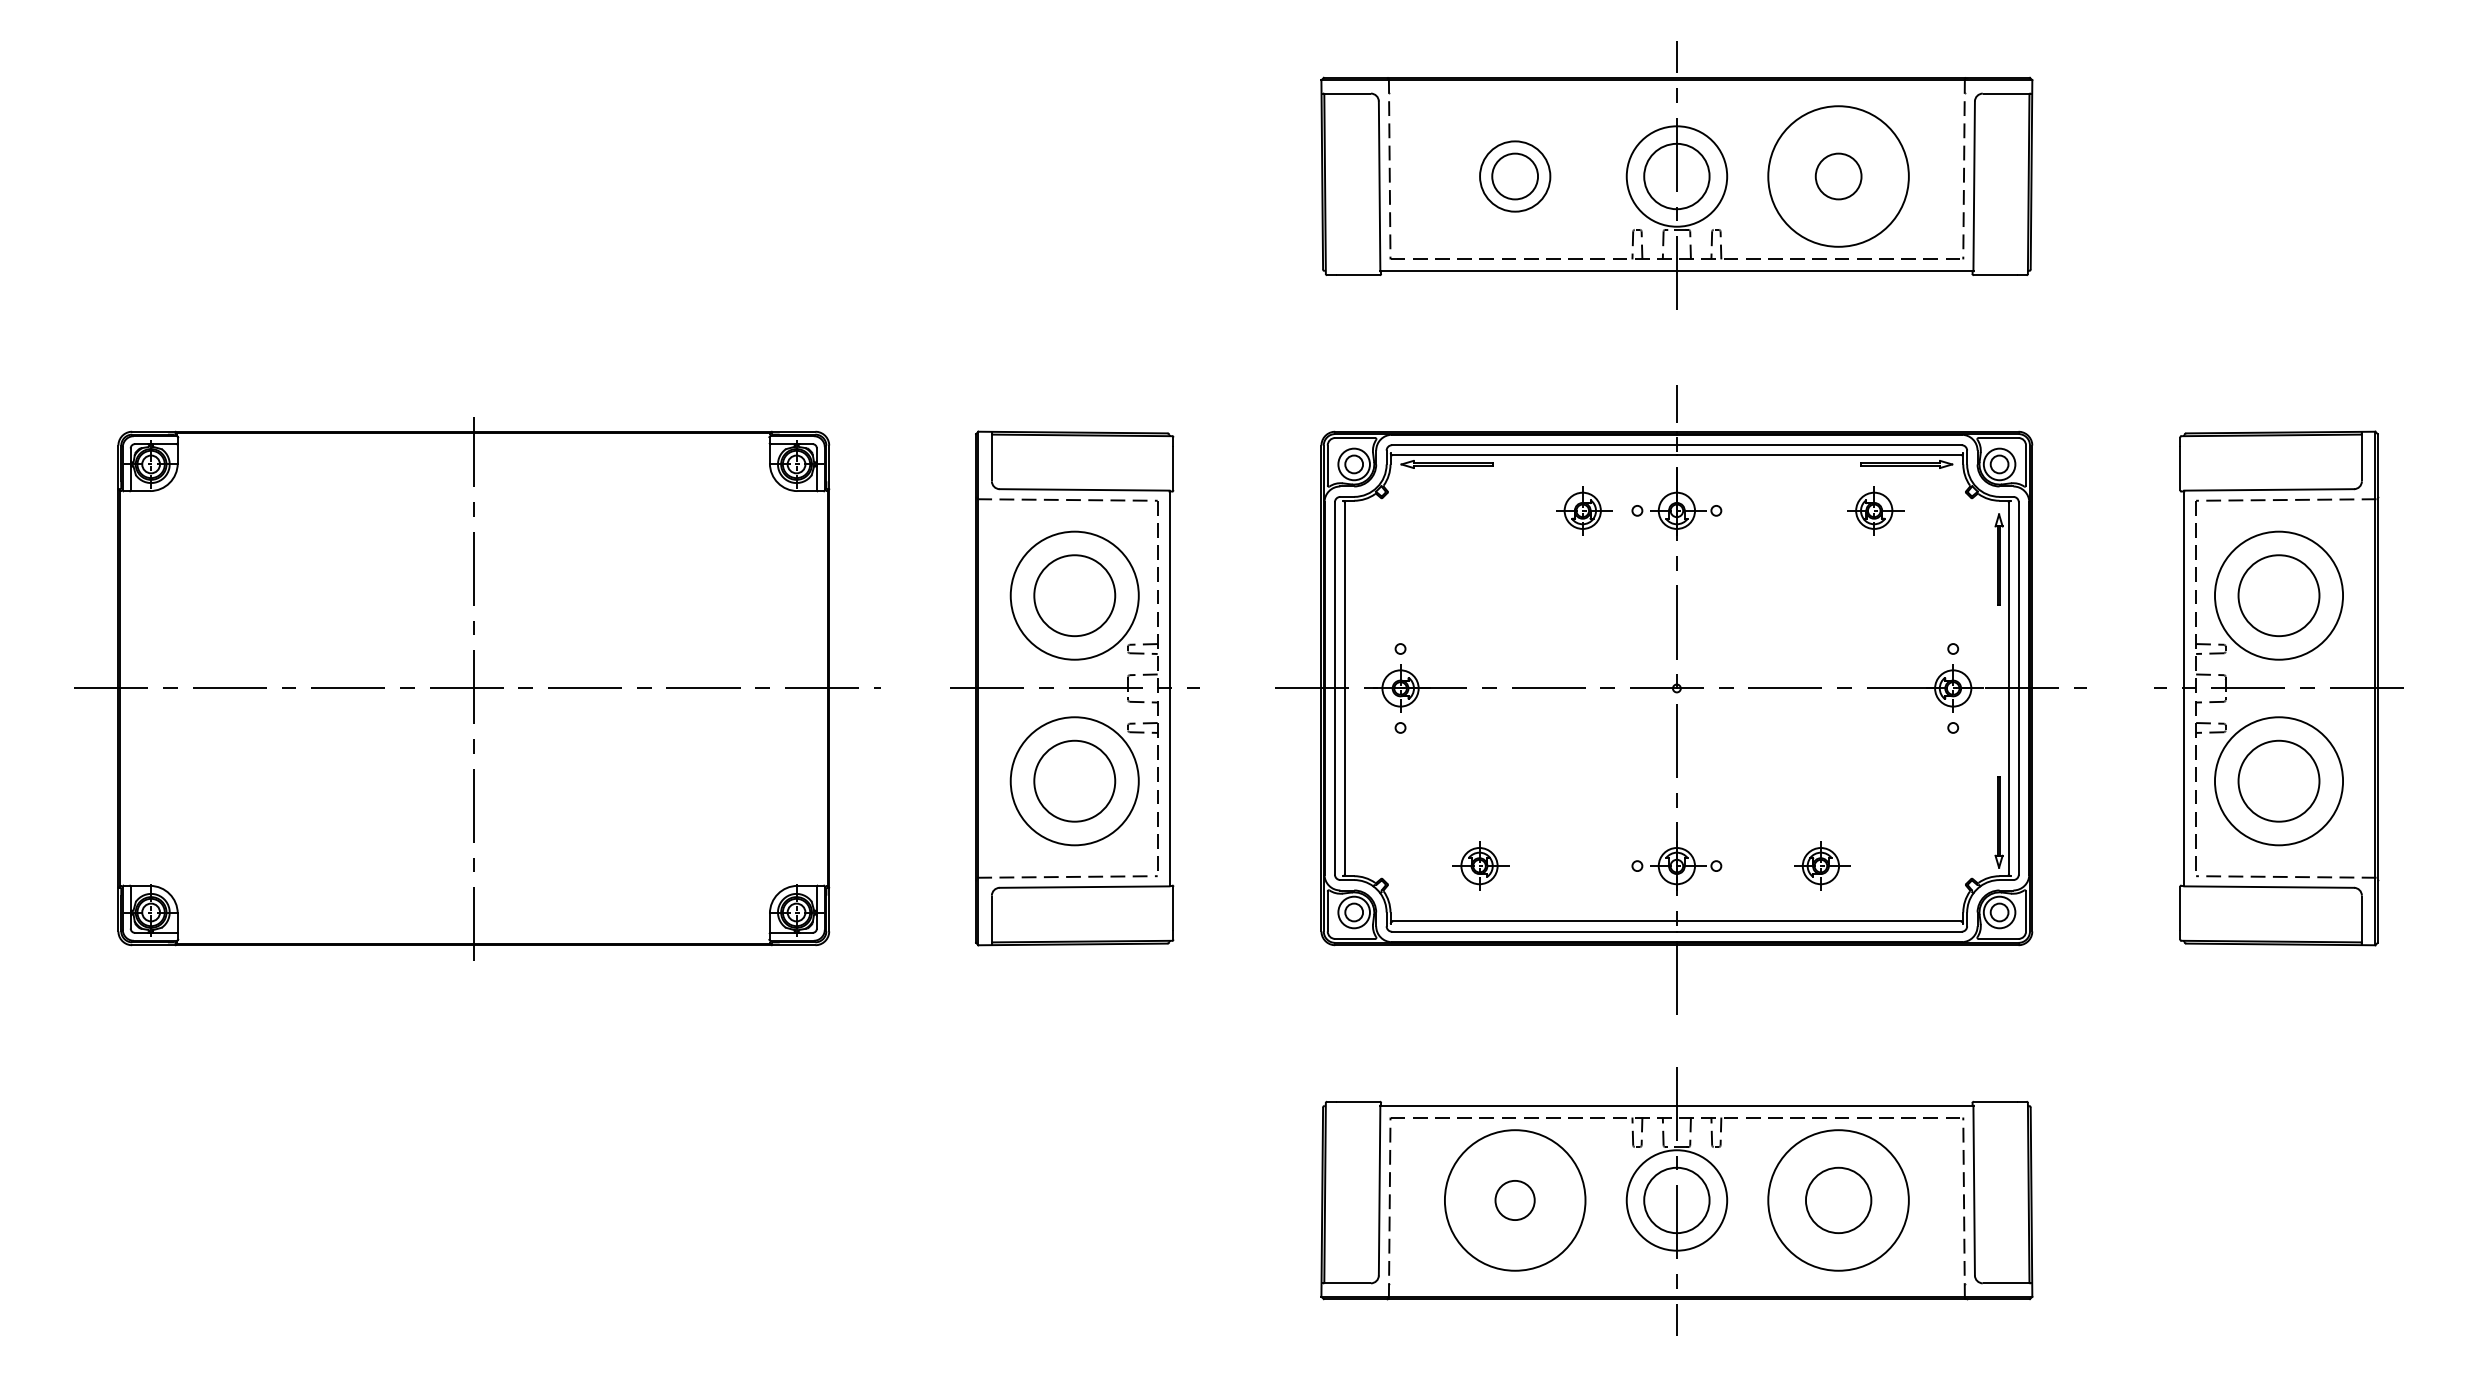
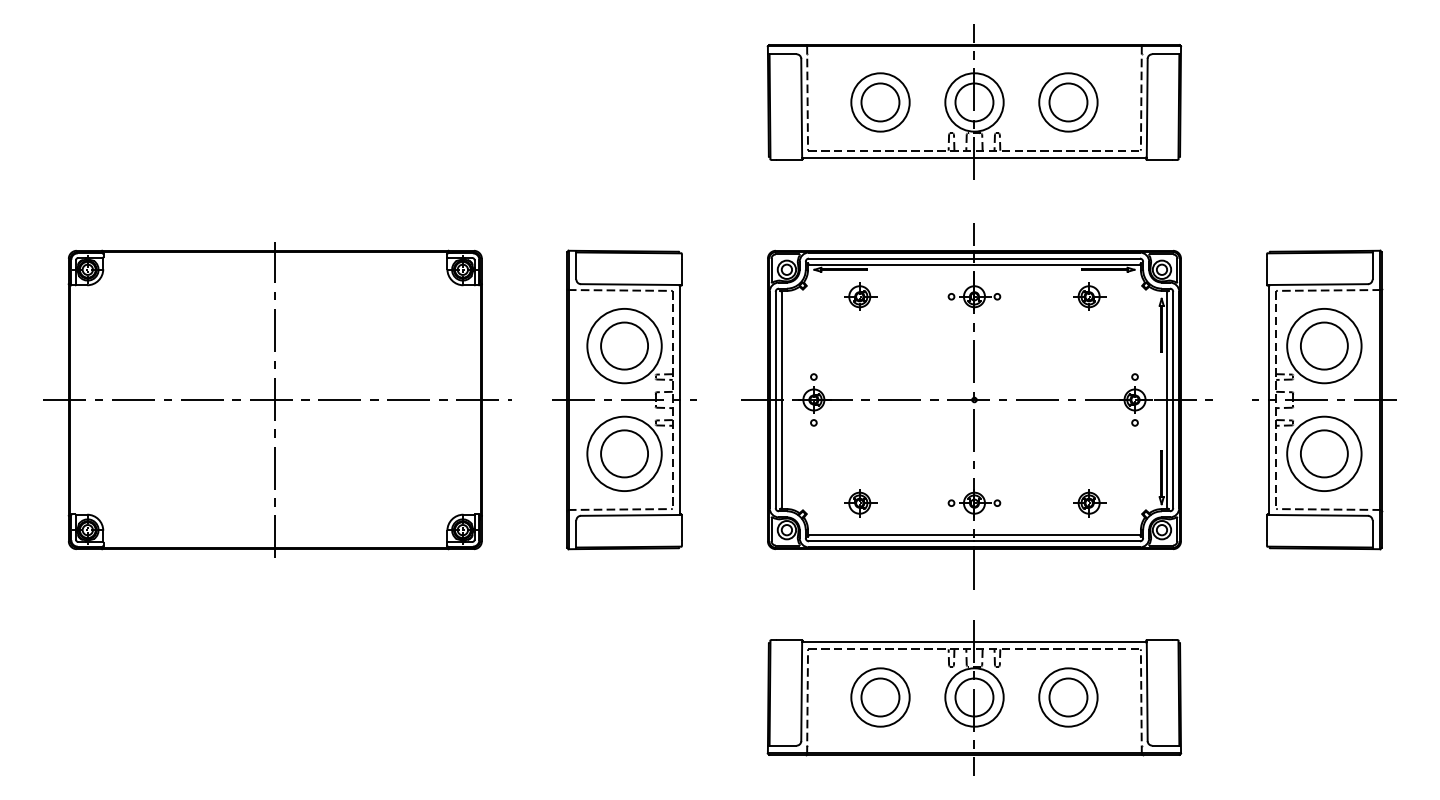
part: (1515, 176) -> (880, 102), size x1.43
circle: (1838, 176) -> (1068, 102), size x0.71
circle: (1838, 176) -> (1068, 102), size x1.43
part: (1584, 510) -> (860, 296), moved
part: (1821, 866) -> (1089, 503), moved
circle: (1515, 1200) -> (880, 697), size x0.71
circle: (1515, 1200) -> (880, 697), size x1.67
circle: (1838, 1200) -> (1068, 697), size x0.71

